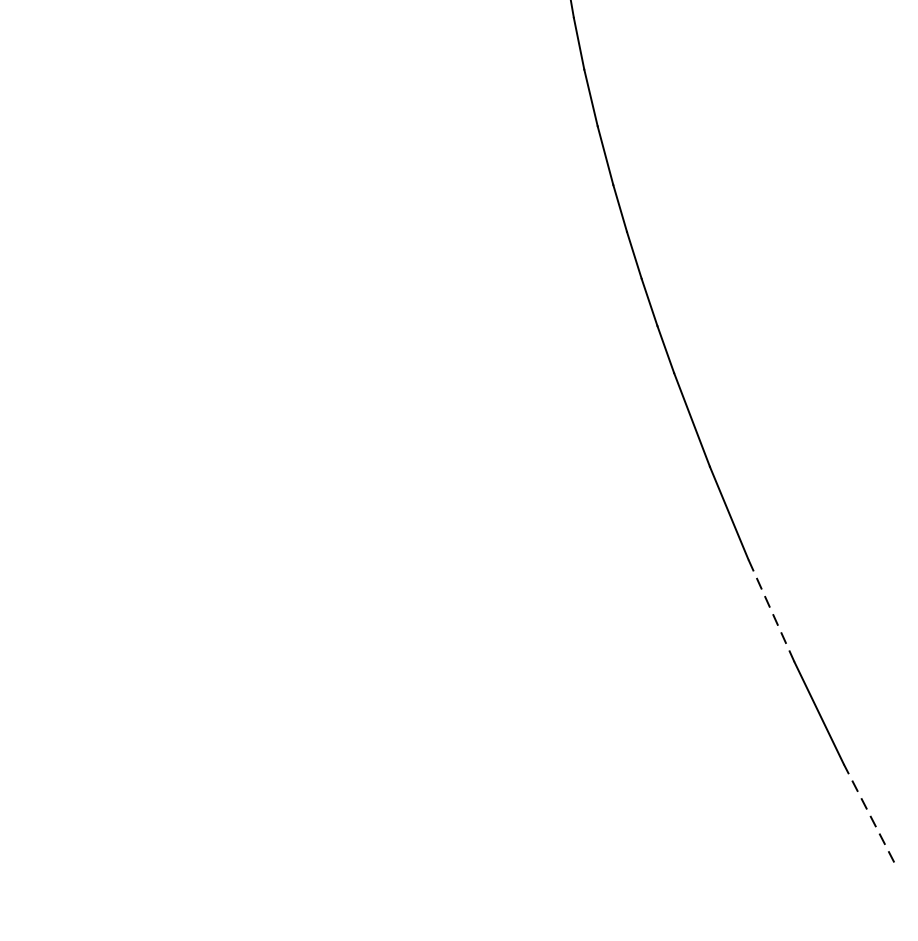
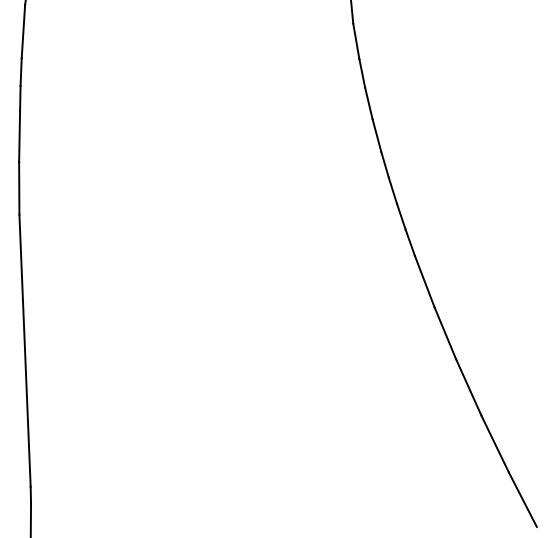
line: (770, 610) -> (468, 387), dashed -> solid
line: (868, 812) -> (522, 499), dashed -> solid

